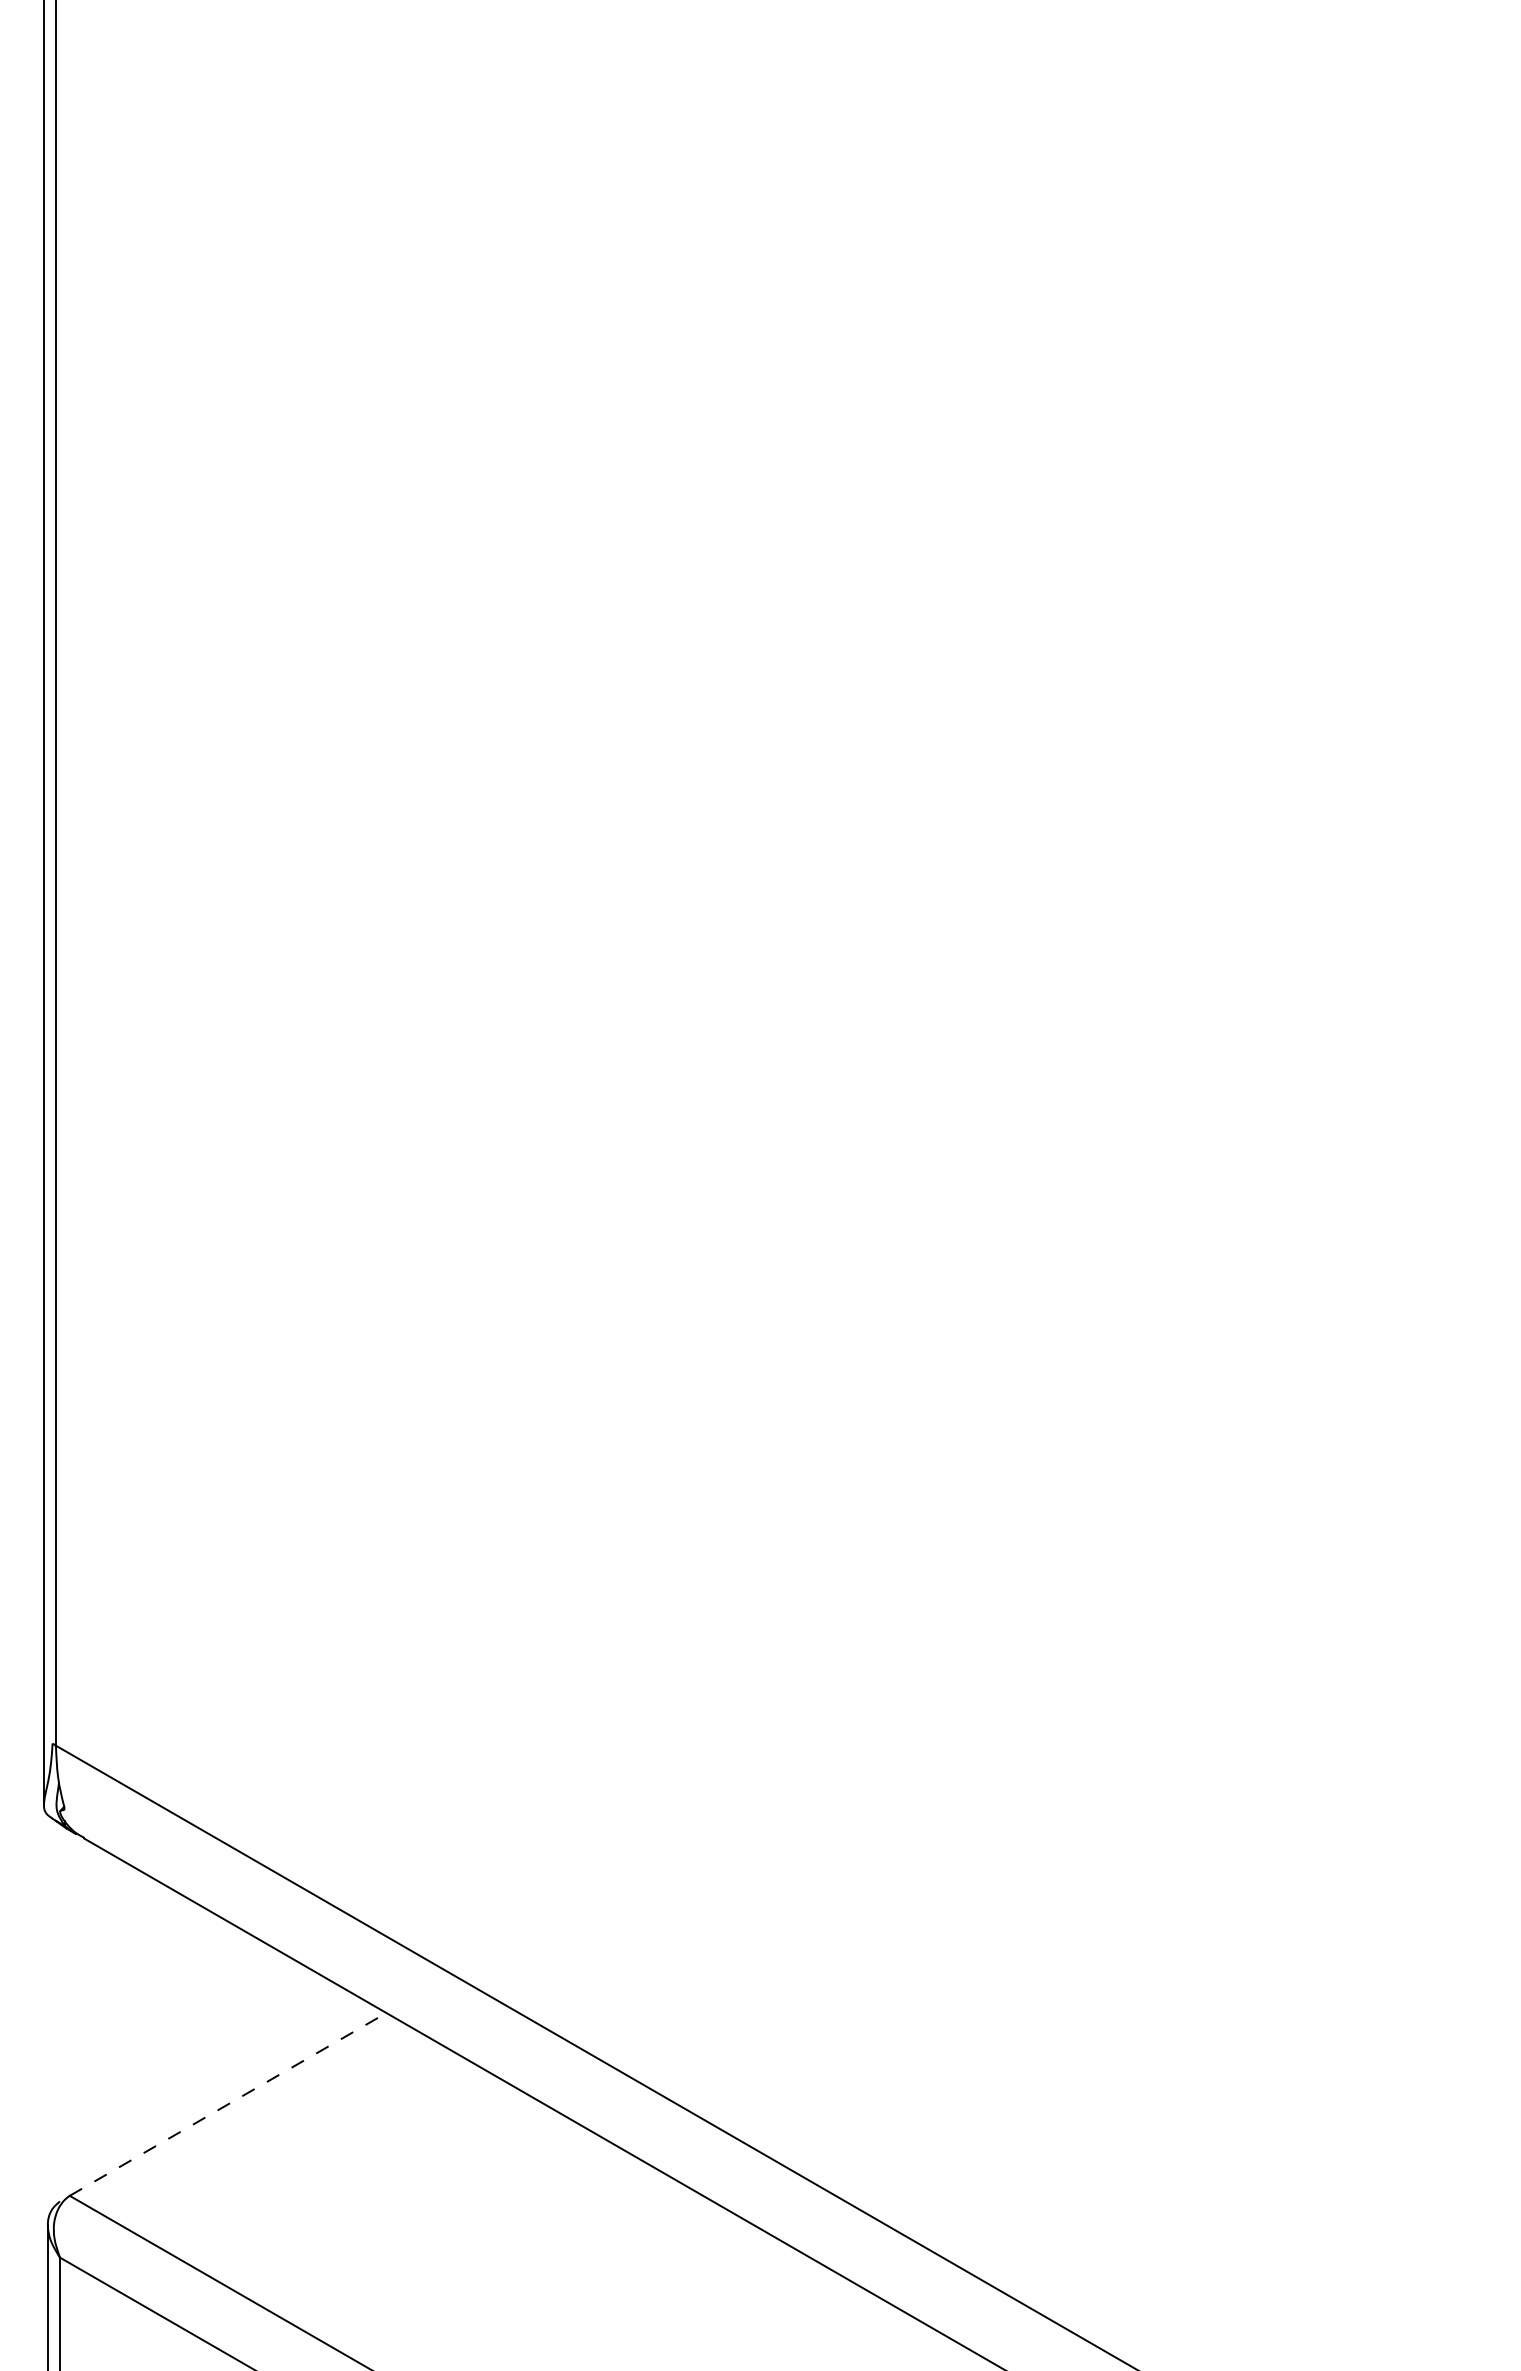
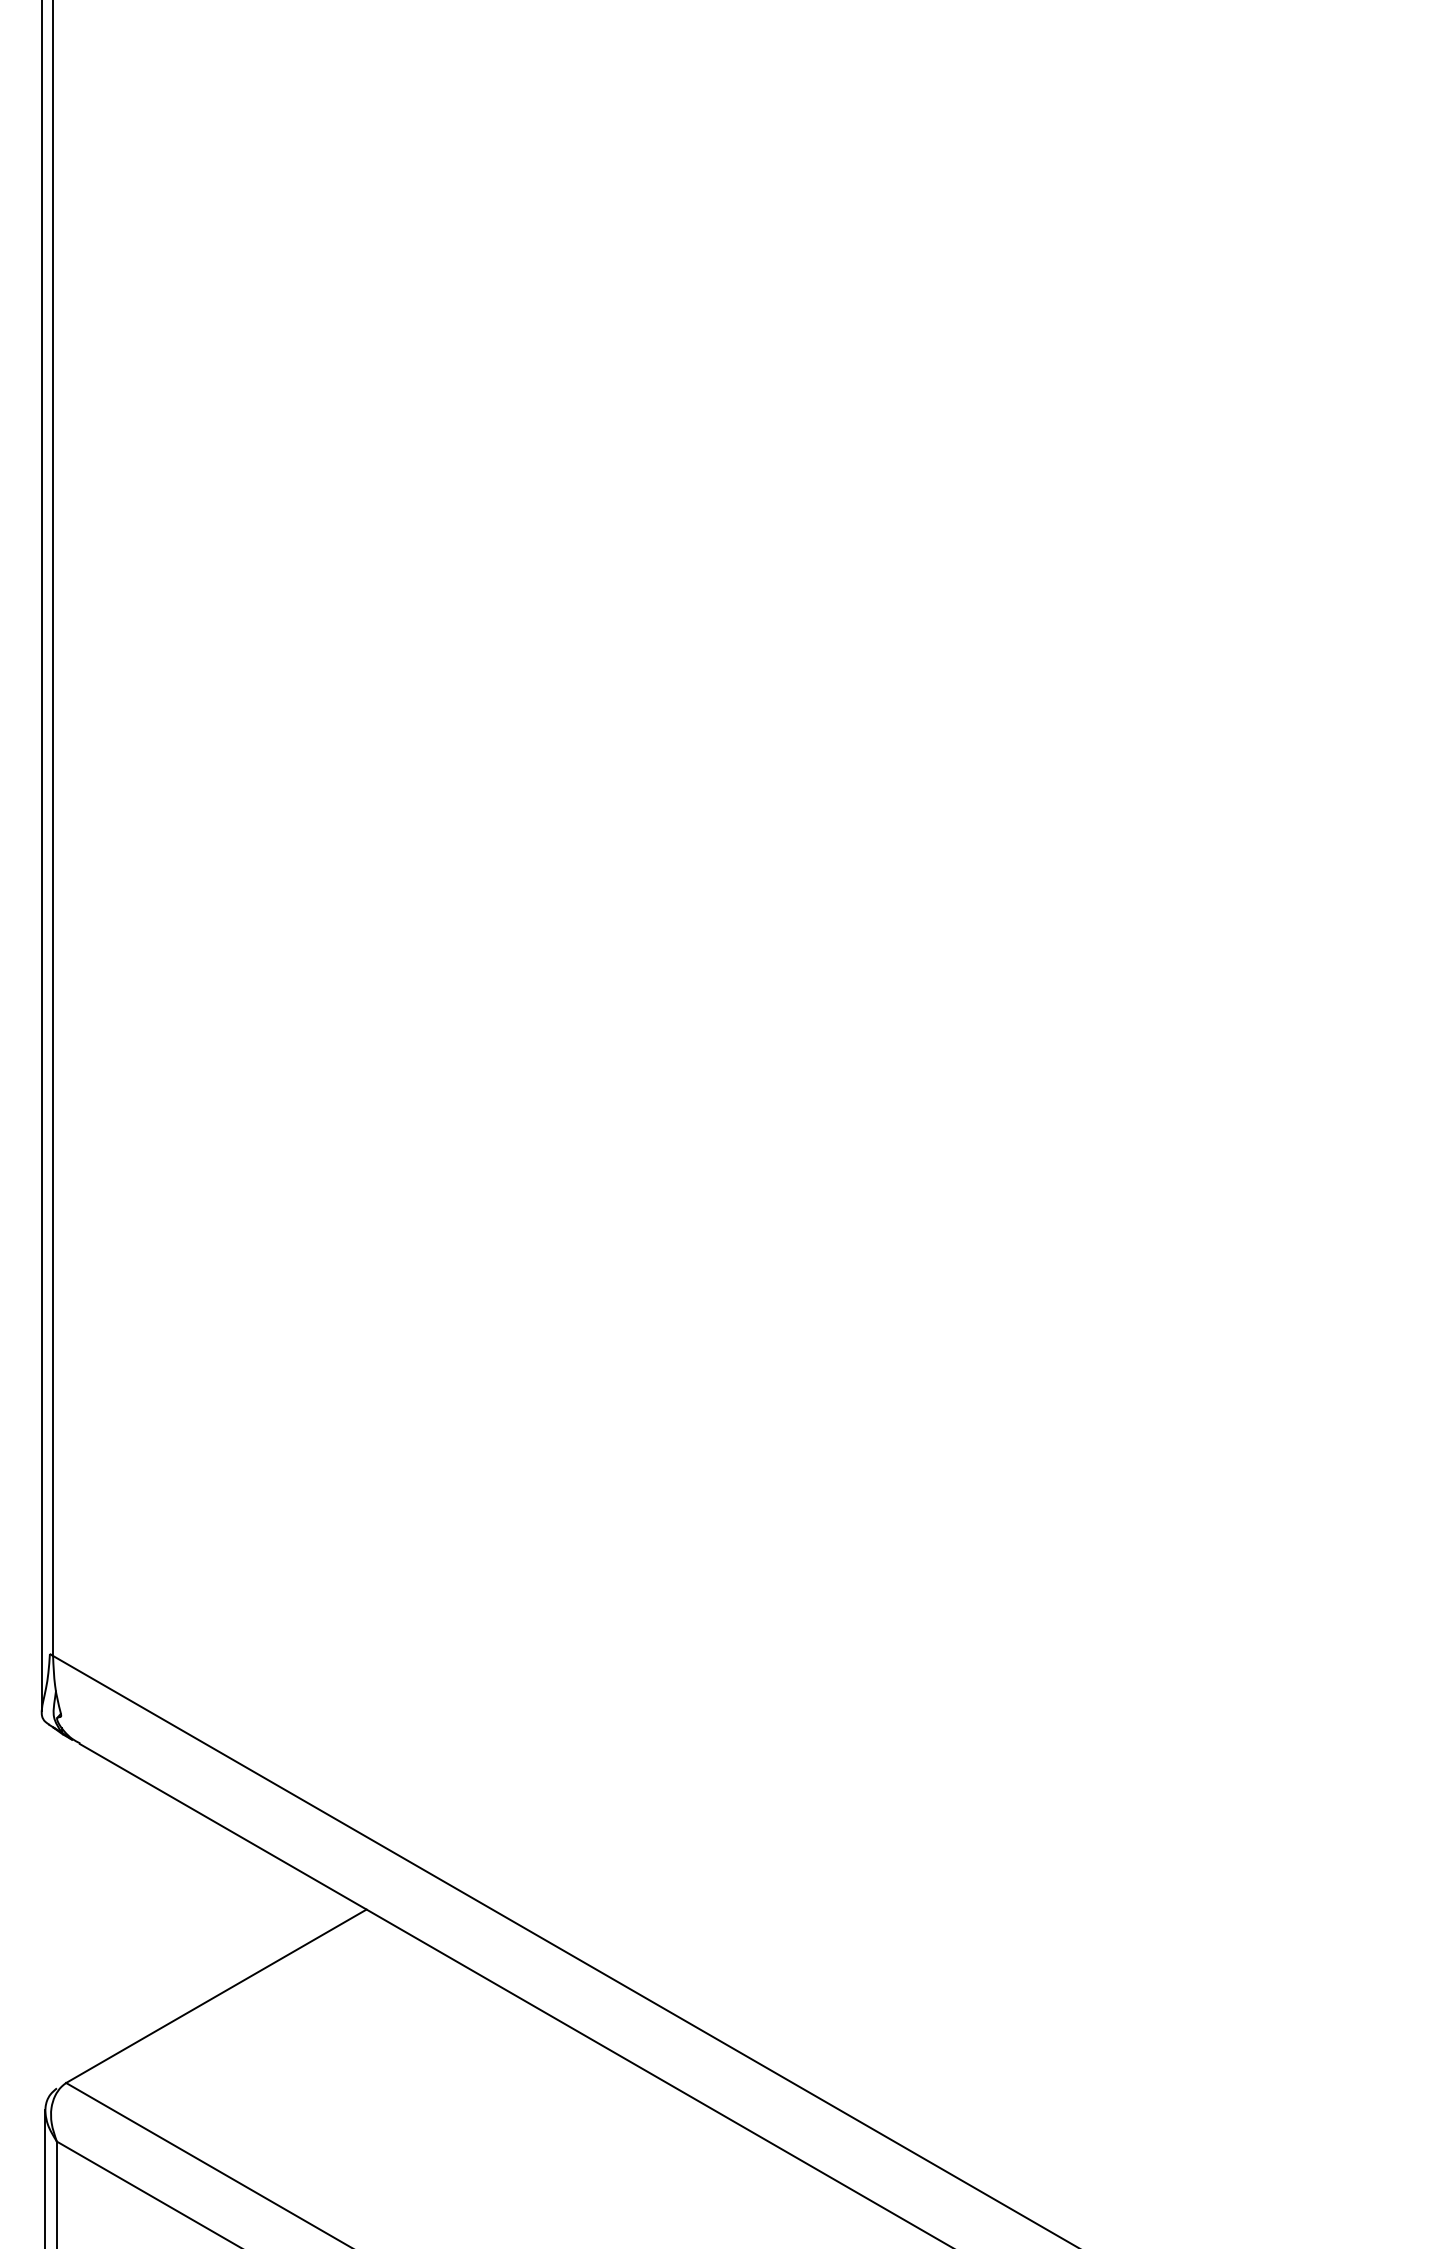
line: (228, 2104) -> (216, 1996), dashed -> solid

